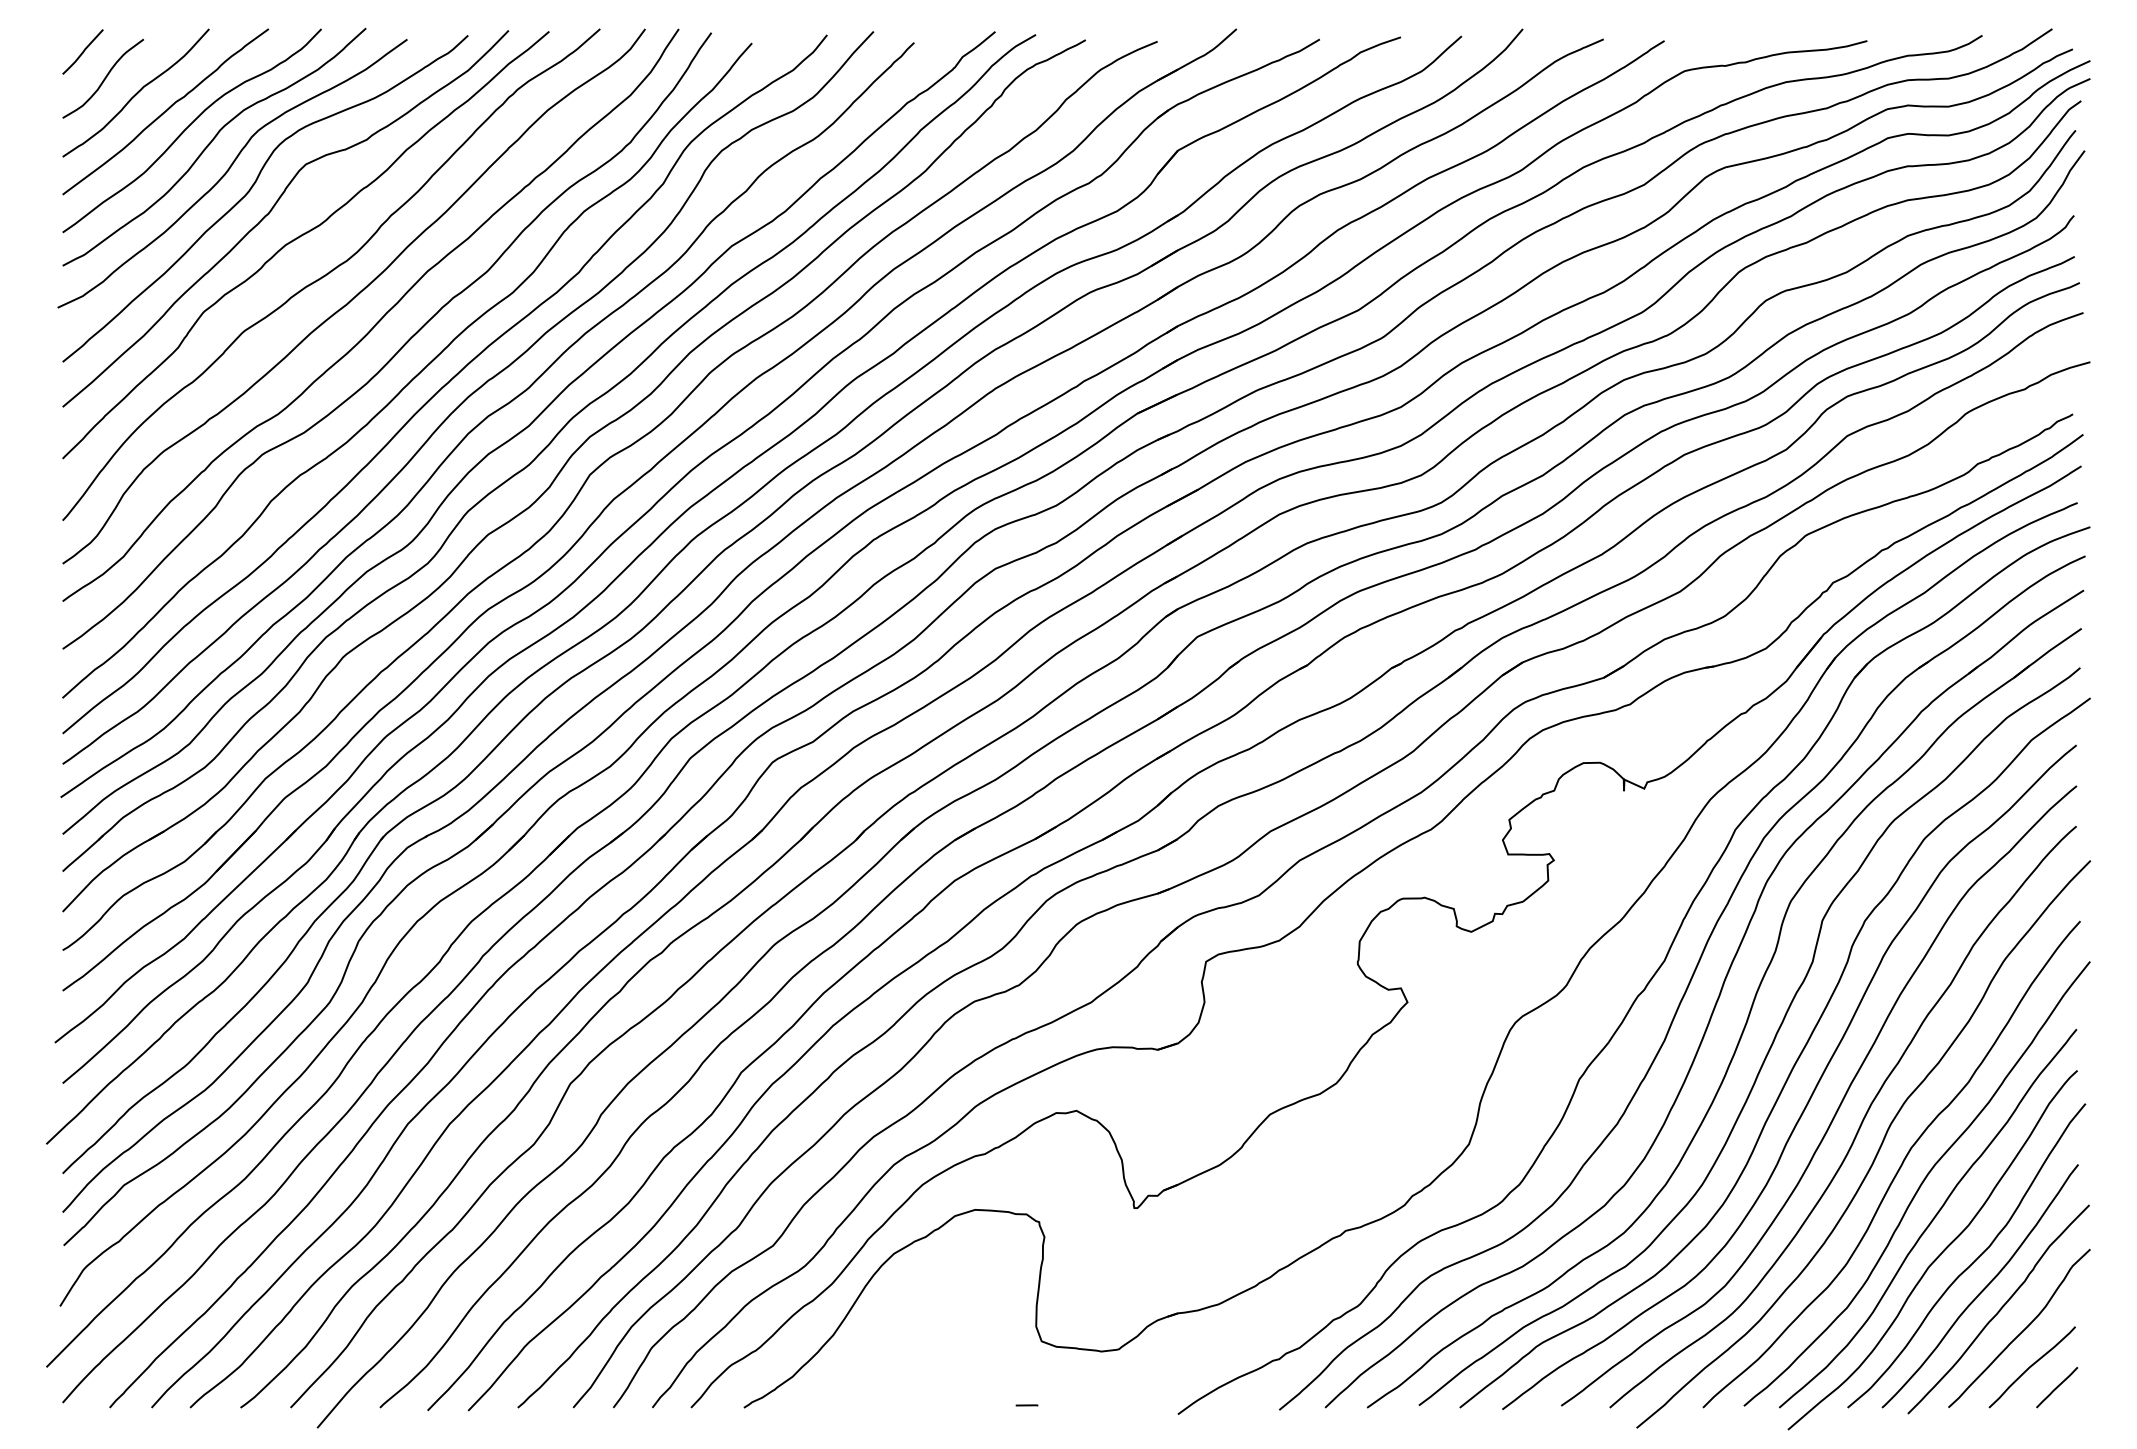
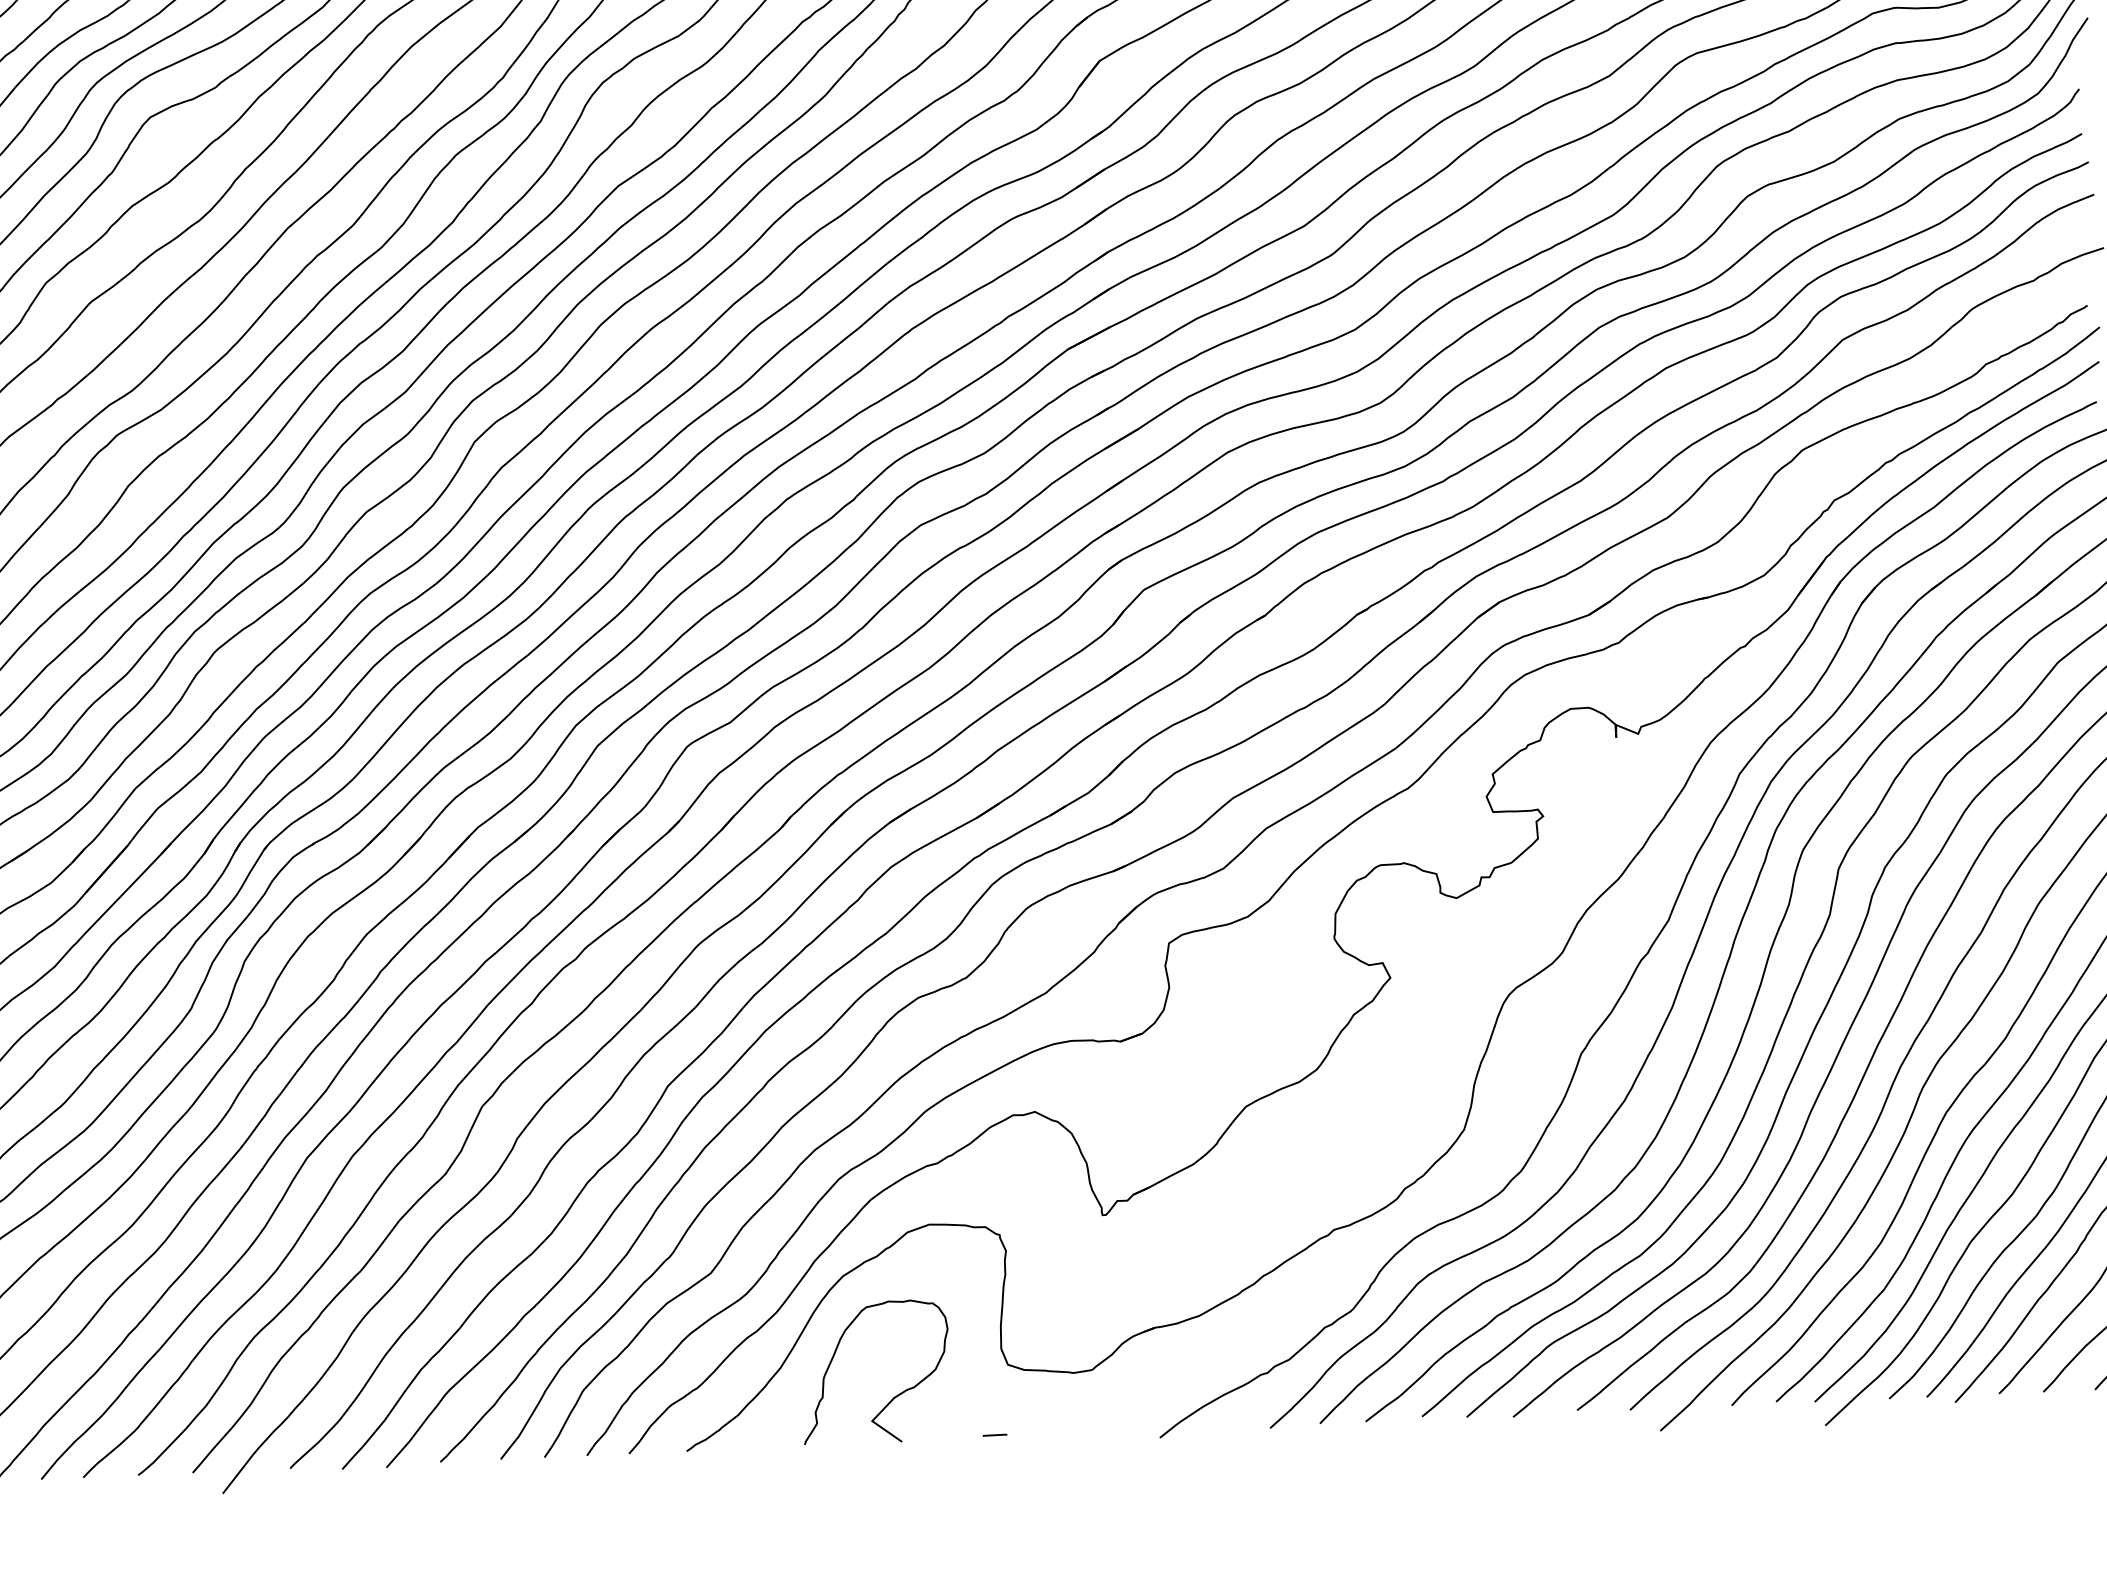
curve: (935, 1366) -> (893, 1397), added

